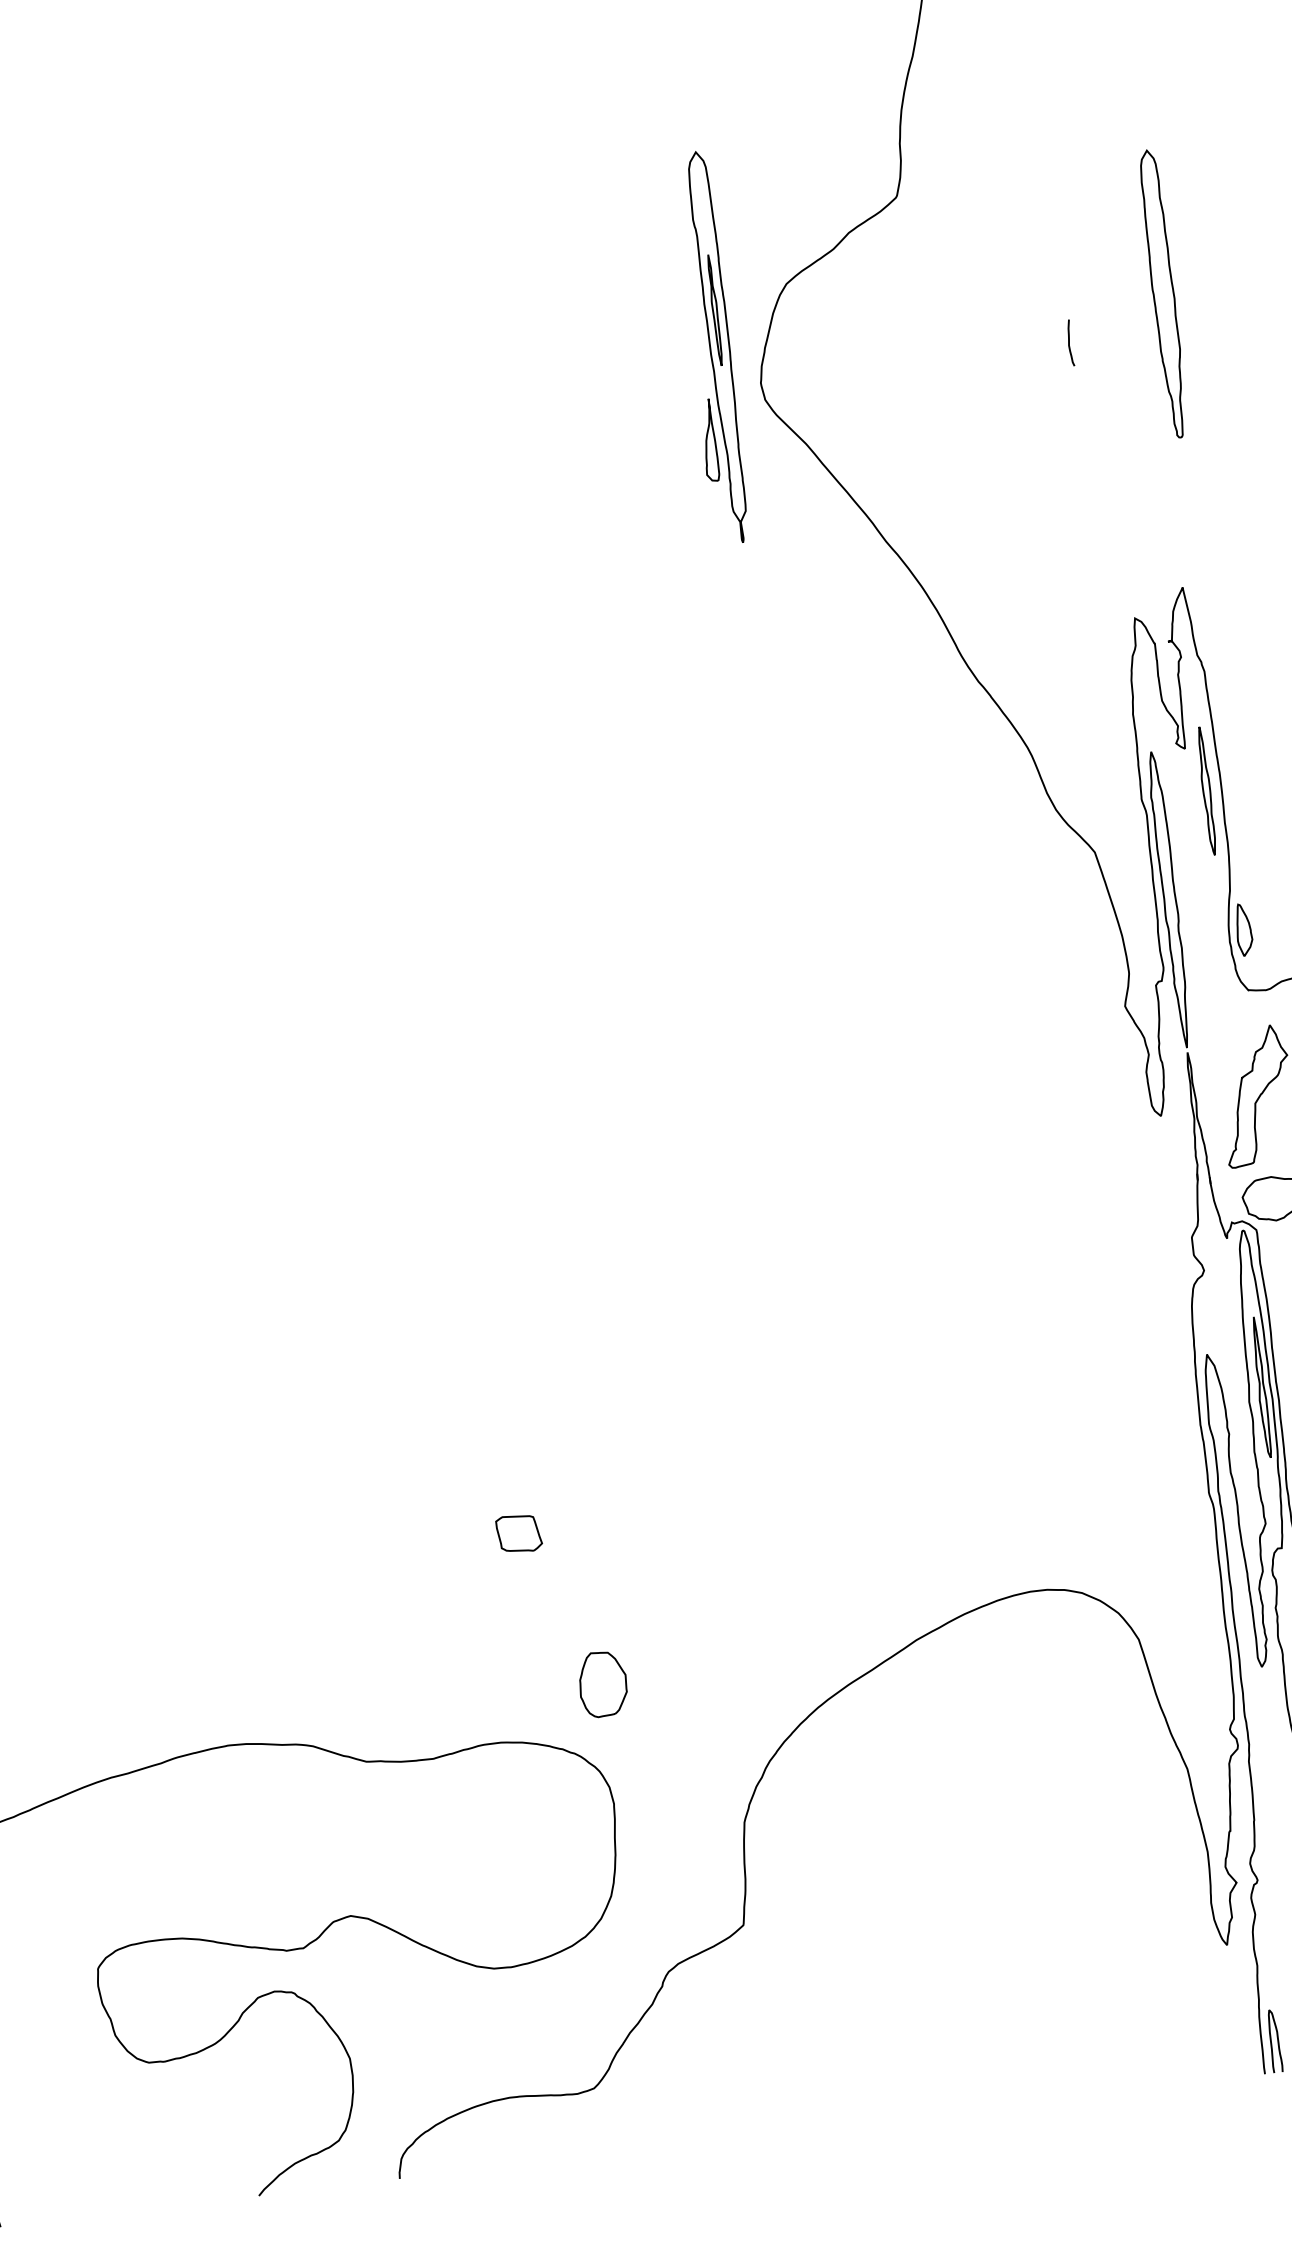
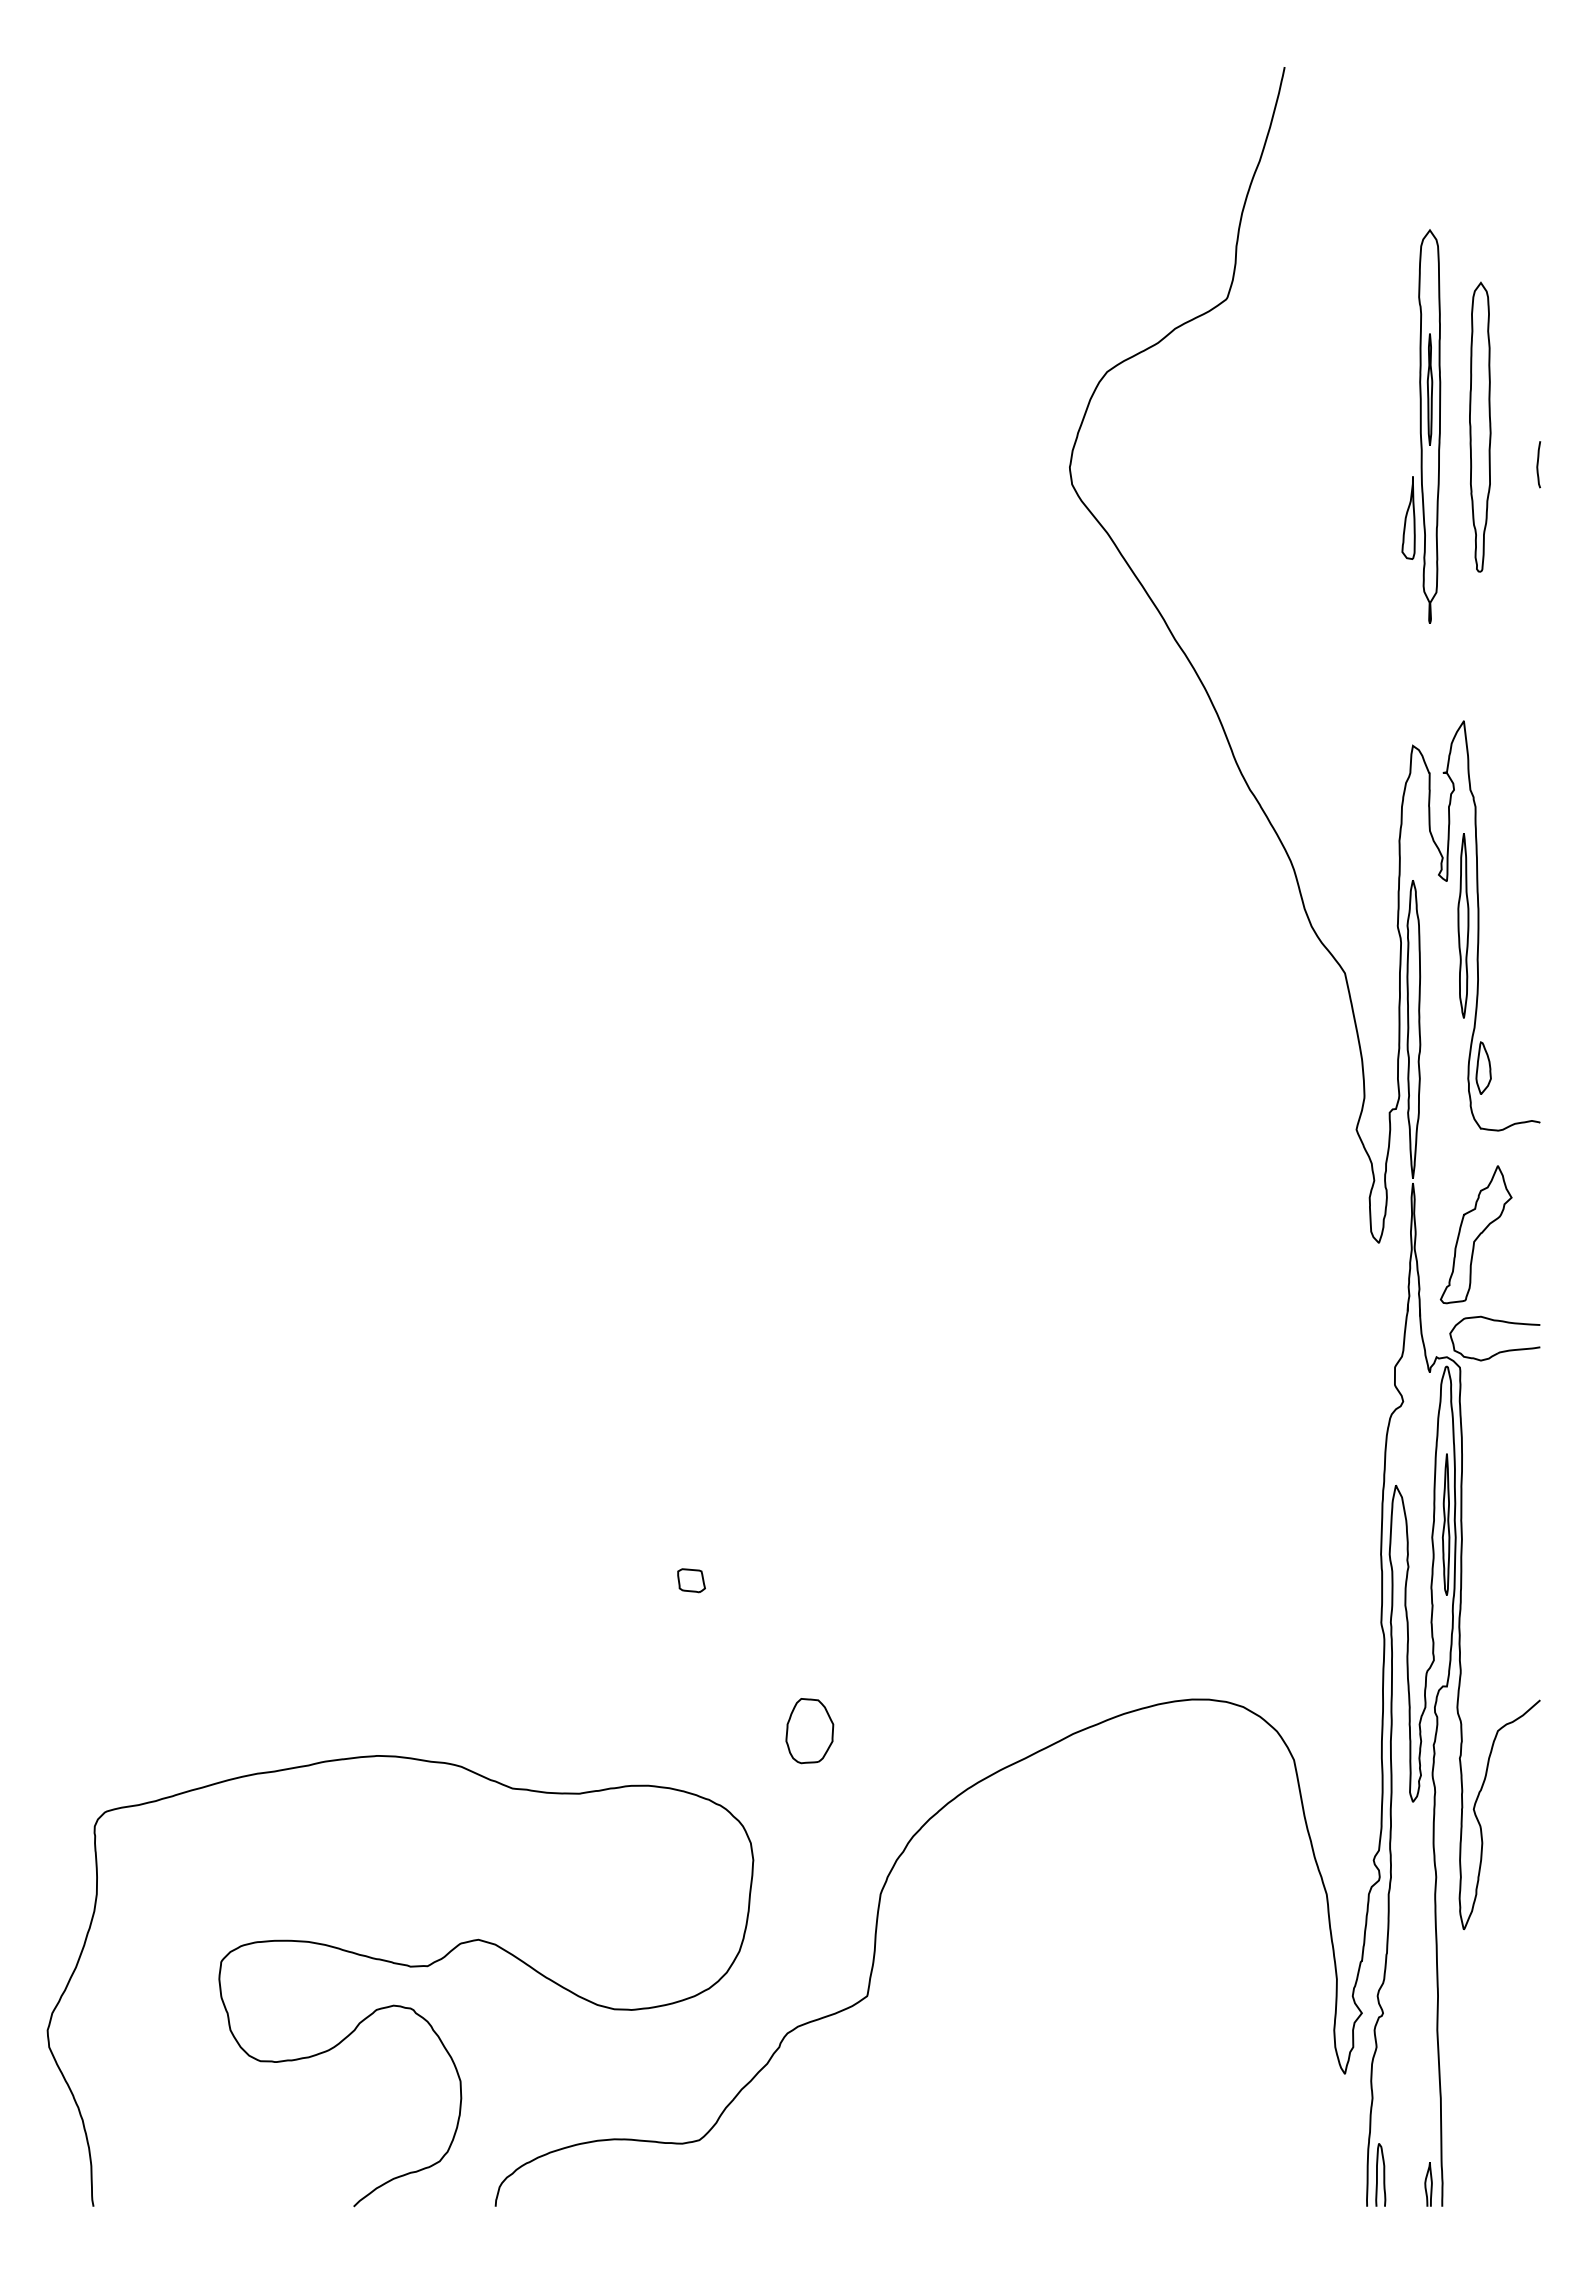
curve: (1069, 342) -> (1538, 464), moved
part: (710, 348) -> (1421, 426), moved
part: (1206, 790) -> (1463, 925), size x1.43
part: (519, 1533) -> (691, 1580), size x0.62
part: (602, 1684) -> (809, 1731), moved

